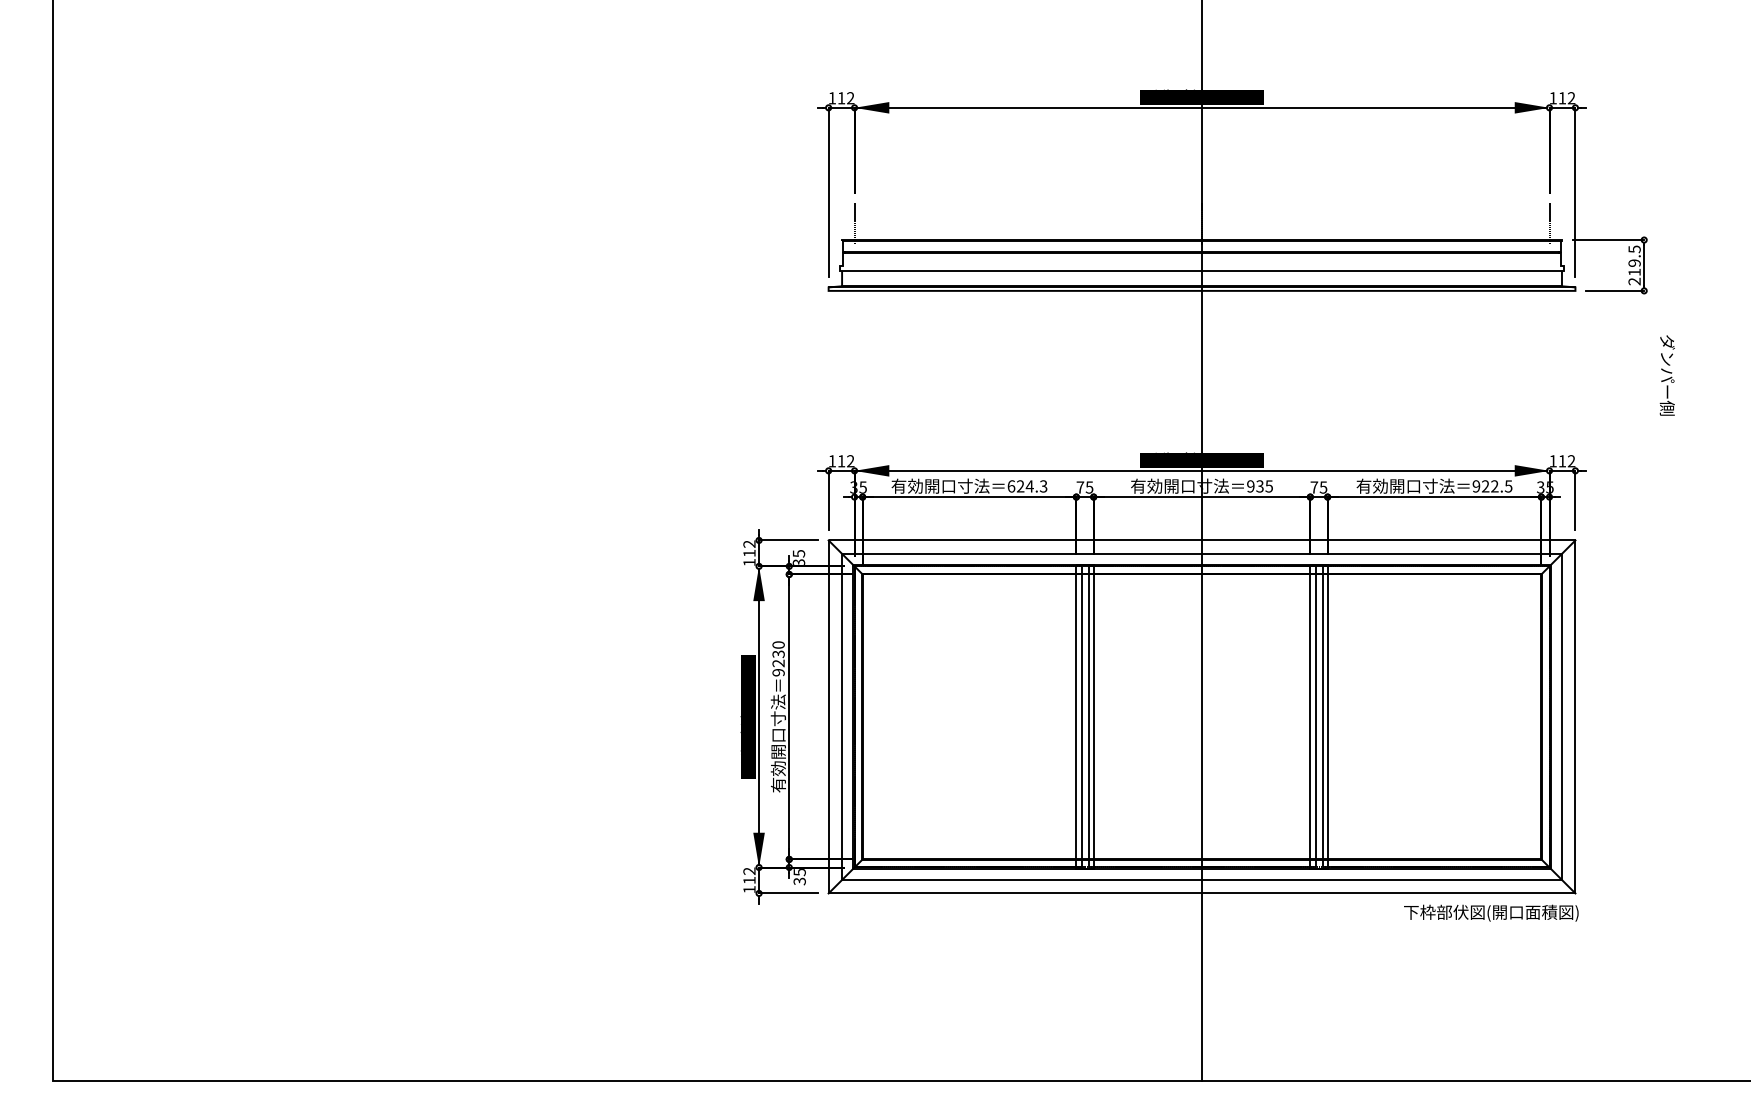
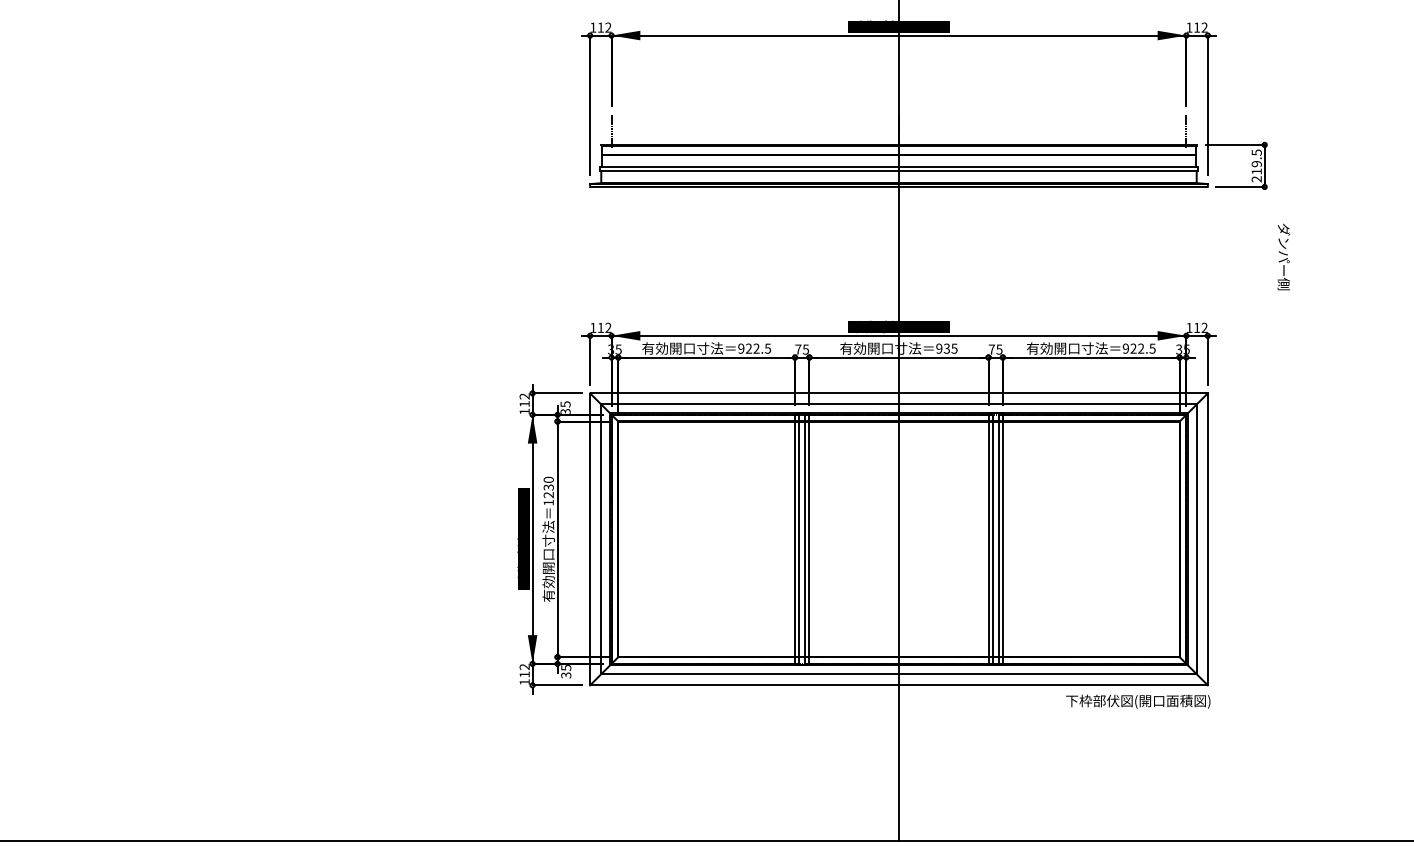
line: (1201, 266) -> (898, 166), added
text: (1027, 486) -> (754, 348), 624.3 -> 922.5
text: (778, 672) -> (548, 502), 9230 -> 1230

